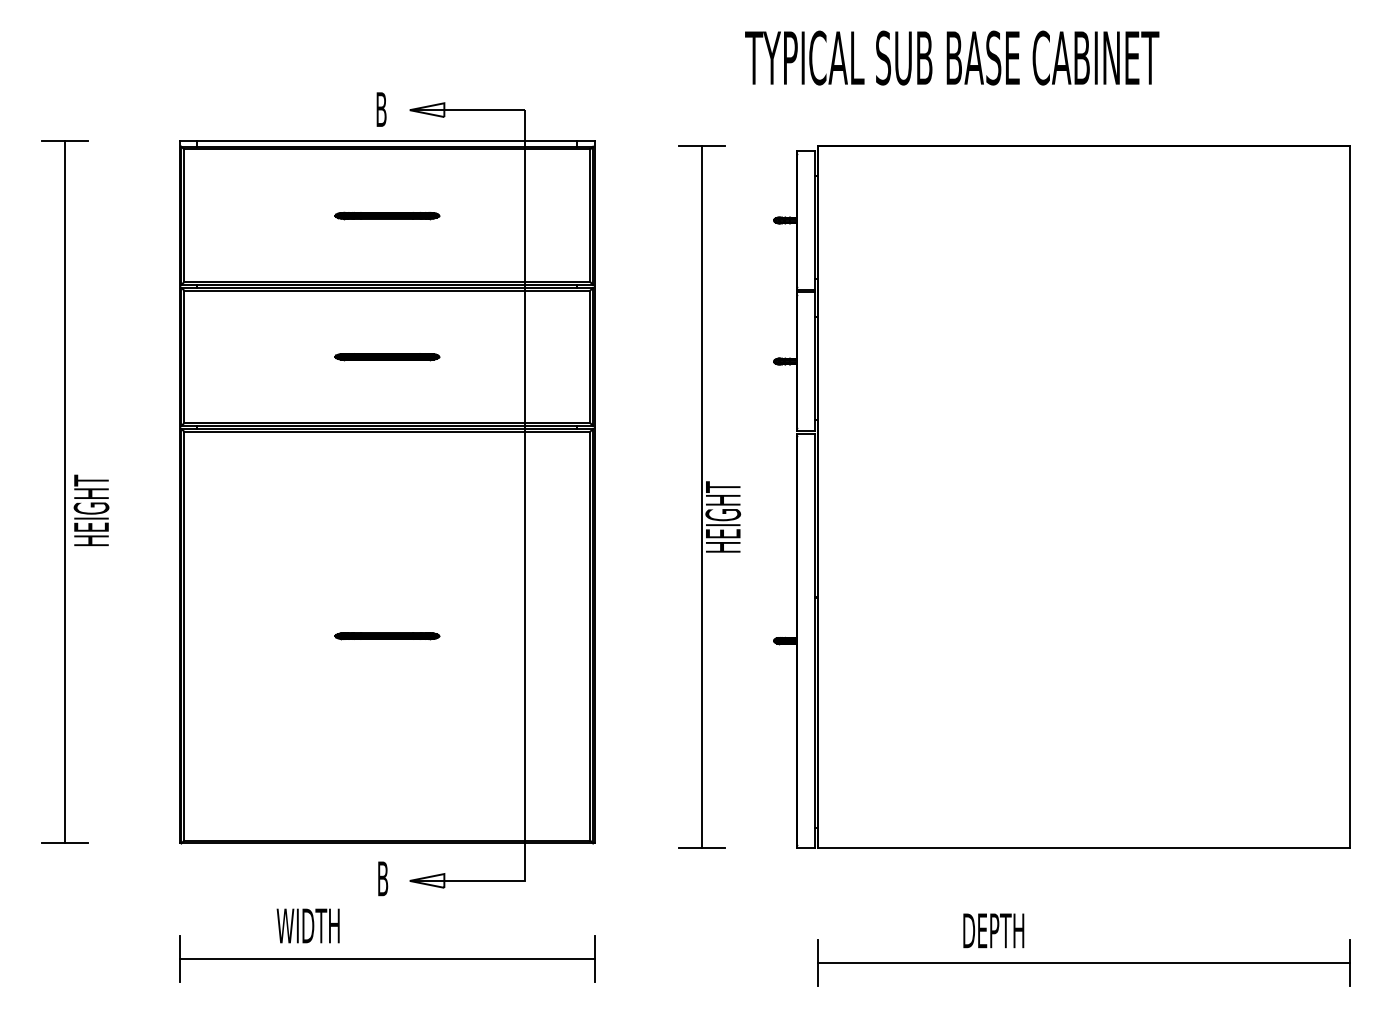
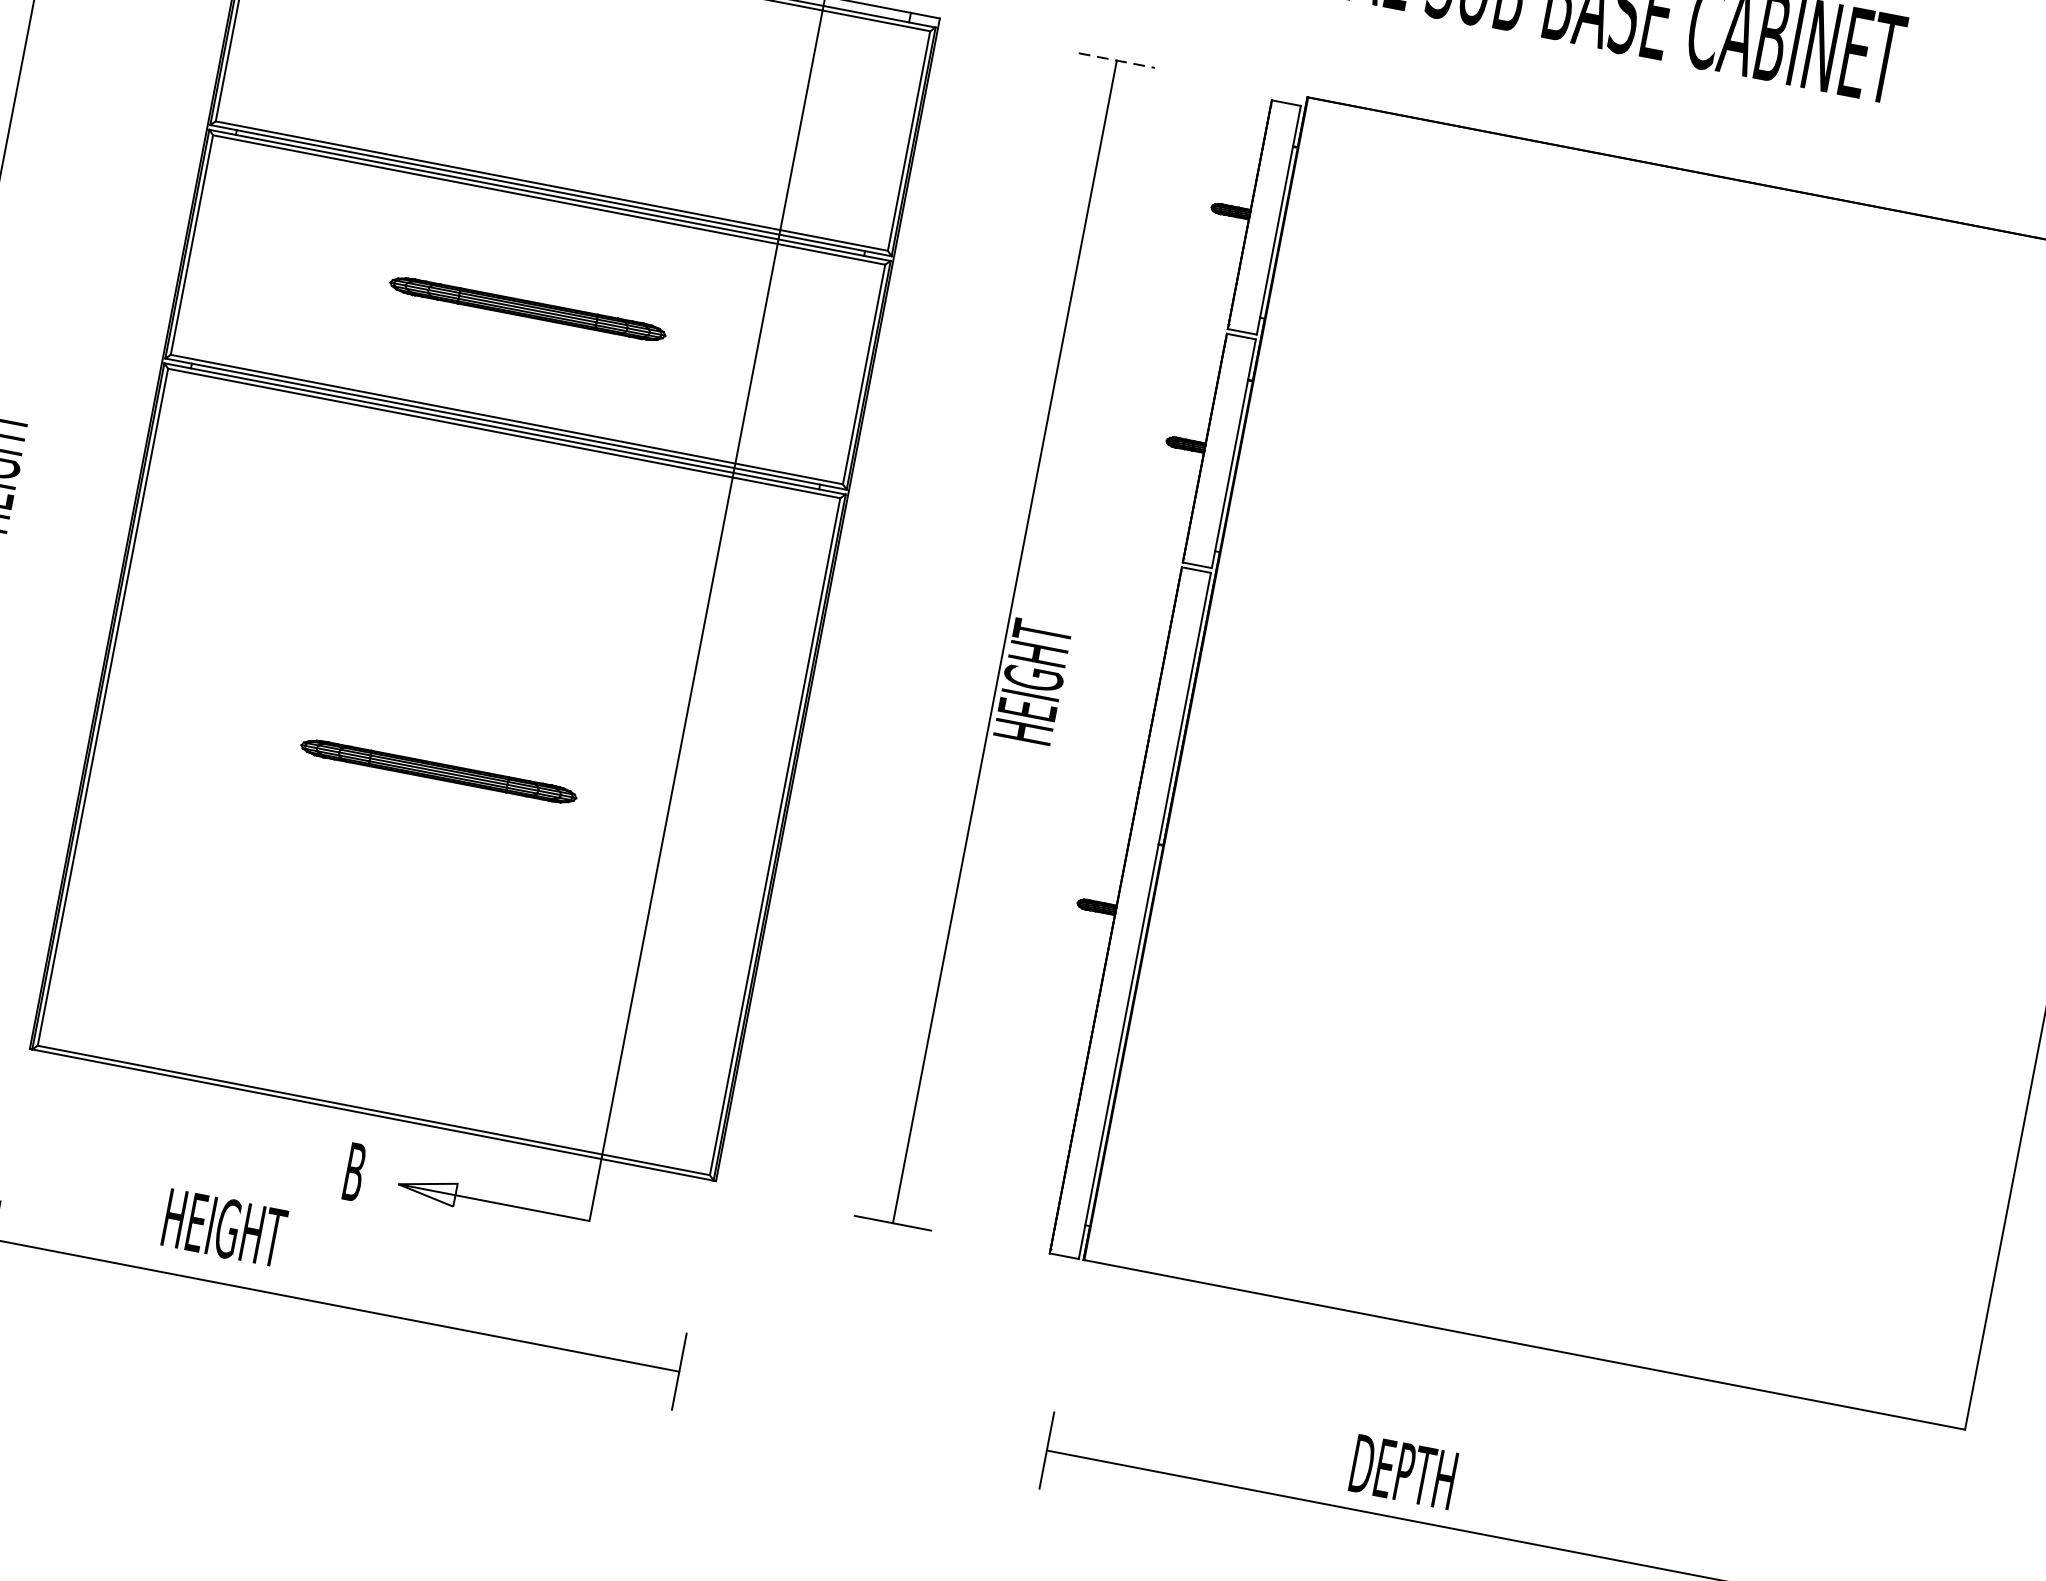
line: (702, 145) -> (1117, 60), solid -> dashed
part: (387, 215) -> (573, 75), removed
part: (387, 357) -> (528, 310), size x1.6
part: (387, 636) -> (439, 772), size x1.6
text: (312, 925) -> (223, 1226), WIDTH -> HEIGHT
text: (993, 930) -> (1403, 1471), moved

